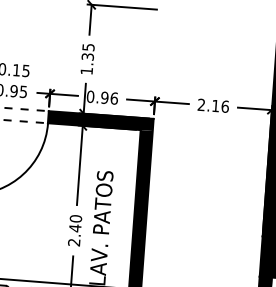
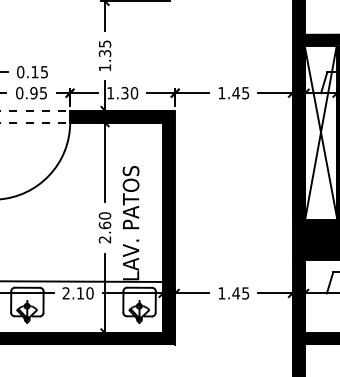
text: (102, 97) -> (122, 93), 0.96 -> 1.30
text: (213, 106) -> (233, 93), 2.16 -> 1.45
text: (74, 228) -> (104, 225), 2.40 -> 2.60

